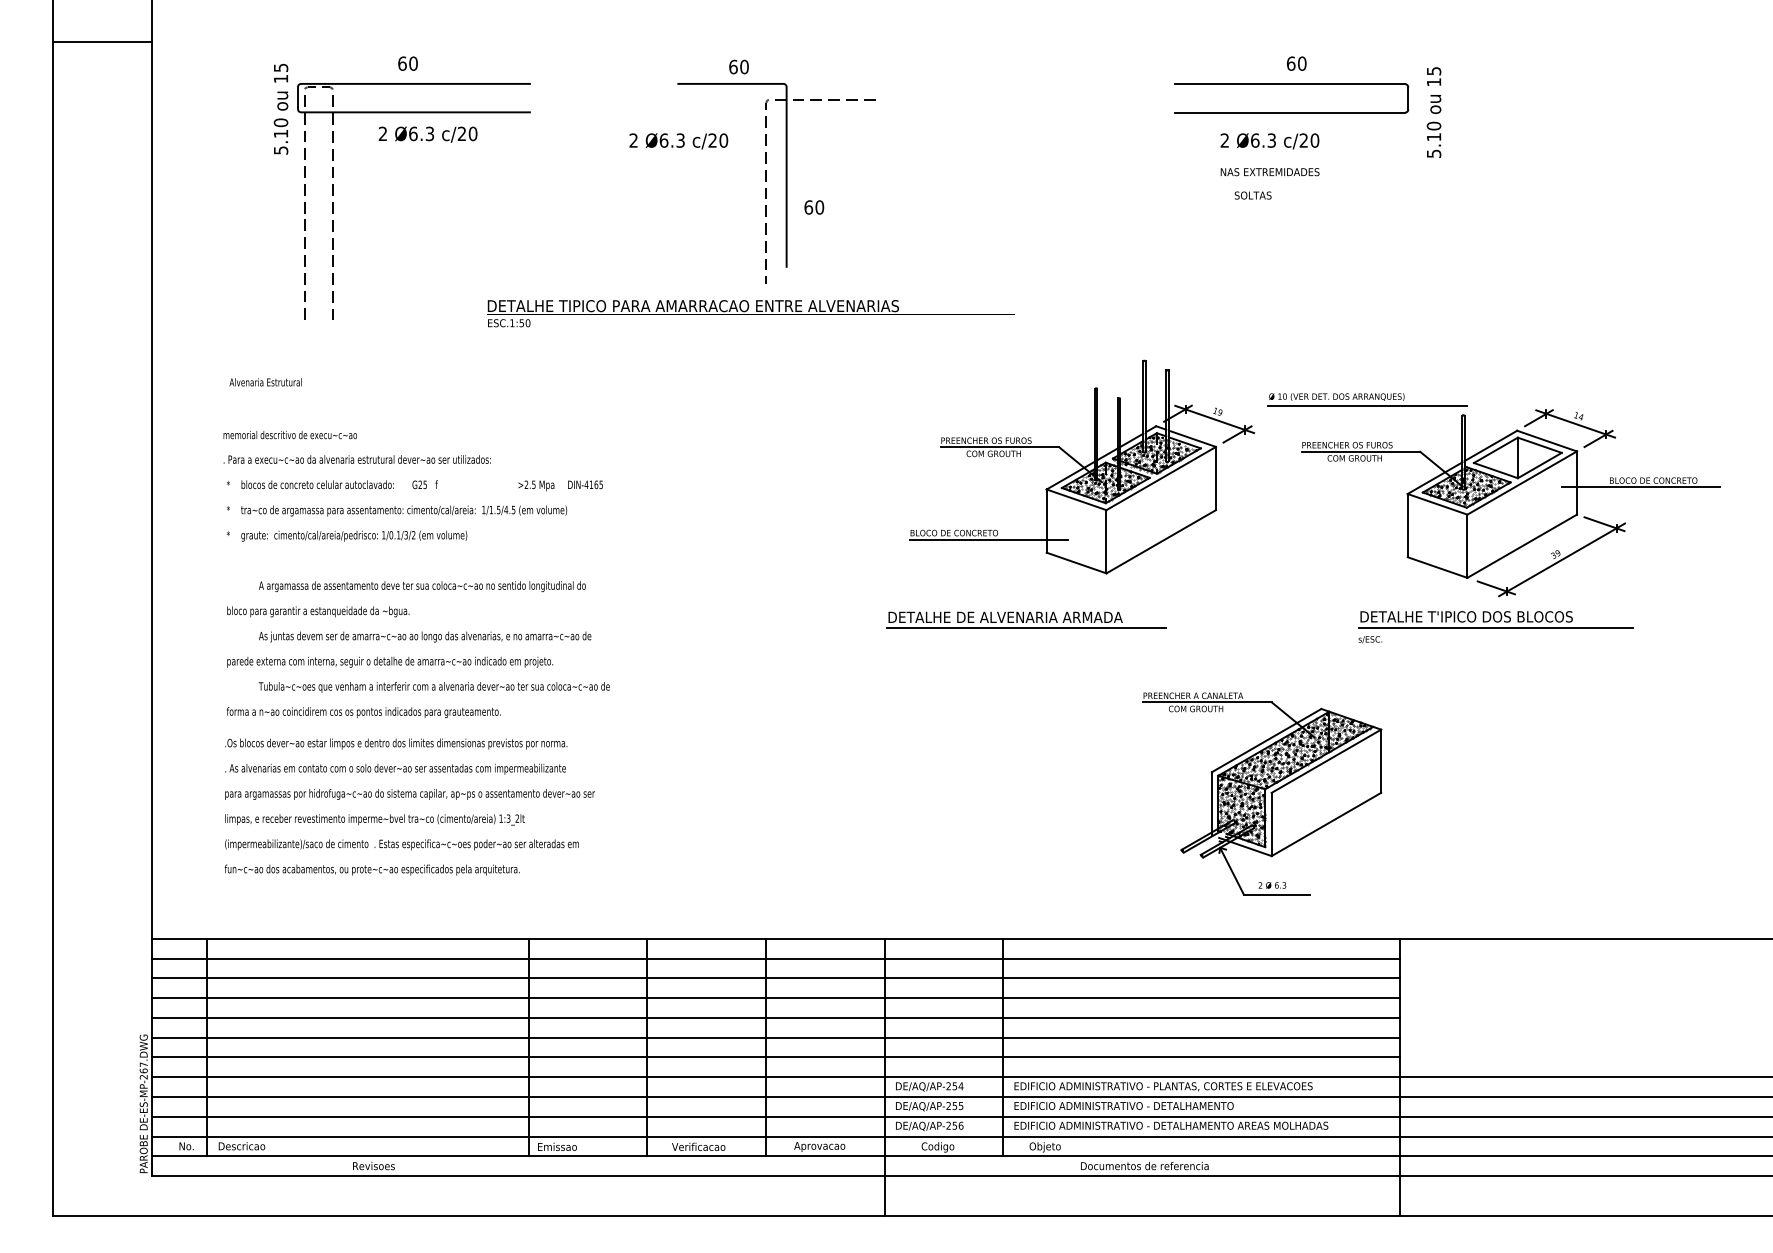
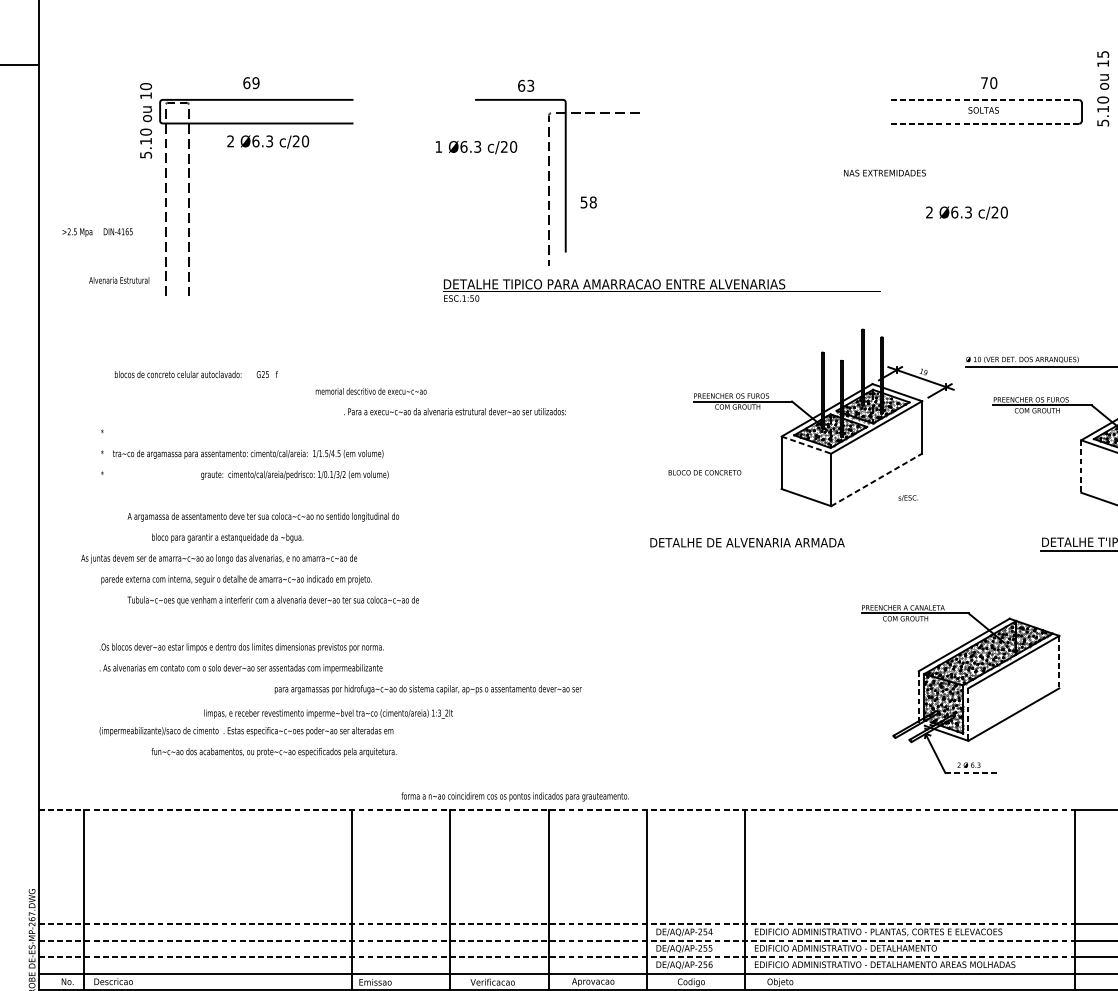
text: (413, 63) -> (256, 82), 60 -> 69
text: (1291, 63) -> (984, 82), 60 -> 70
text: (744, 66) -> (530, 85), 60 -> 63
text: (280, 67) -> (145, 86), 15 -> 10
line: (1290, 84) -> (984, 100), solid -> dashed
line: (1290, 112) -> (984, 123), solid -> dashed
text: (1433, 112) -> (1102, 88), moved
text: (633, 140) -> (438, 146), 2 -> 1
text: (1269, 141) -> (966, 213), moved
text: (1269, 172) -> (884, 173), moved
text: (1252, 195) -> (983, 110), moved
text: (814, 207) -> (588, 202), 60 -> 58
text: (750, 313) -> (661, 290), moved
text: (265, 382) -> (119, 280), moved
text: (289, 434) -> (370, 390), moved
text: (356, 459) -> (454, 411), moved
text: (339, 484) -> (196, 374), moved
text: (560, 485) -> (97, 232), moved
line: (1076, 499) -> (806, 444), solid -> dashed
line: (1407, 525) -> (1081, 466), solid -> dashed
text: (354, 535) -> (295, 474), moved
line: (988, 539) -> (733, 478), removed
line: (1161, 541) -> (876, 479), solid -> dashed
text: (318, 611) -> (227, 537), moved
line: (1026, 628) -> (764, 551), removed
text: (425, 636) -> (219, 558), moved
text: (1370, 639) -> (908, 497), moved
text: (363, 712) -> (514, 796), moved
line: (1381, 761) -> (1059, 662), solid -> dashed
text: (409, 794) -> (427, 689), moved
line: (1211, 803) -> (918, 697), solid -> dashed
text: (374, 819) -> (328, 713), moved
line: (1271, 824) -> (968, 714), solid -> dashed
text: (371, 869) -> (273, 752), moved
line: (1276, 894) -> (972, 772), solid -> dashed
line: (776, 938) -> (557, 809), solid -> dashed
line: (775, 958) -> (556, 825), removed
line: (775, 978) -> (556, 842), removed
line: (775, 998) -> (556, 859), removed
line: (775, 1017) -> (556, 874), removed
line: (775, 1037) -> (556, 891), removed
line: (775, 1057) -> (556, 908), removed
line: (776, 1077) -> (557, 924), solid -> dashed
line: (776, 1097) -> (557, 941), solid -> dashed
line: (776, 1116) -> (557, 957), solid -> dashed

